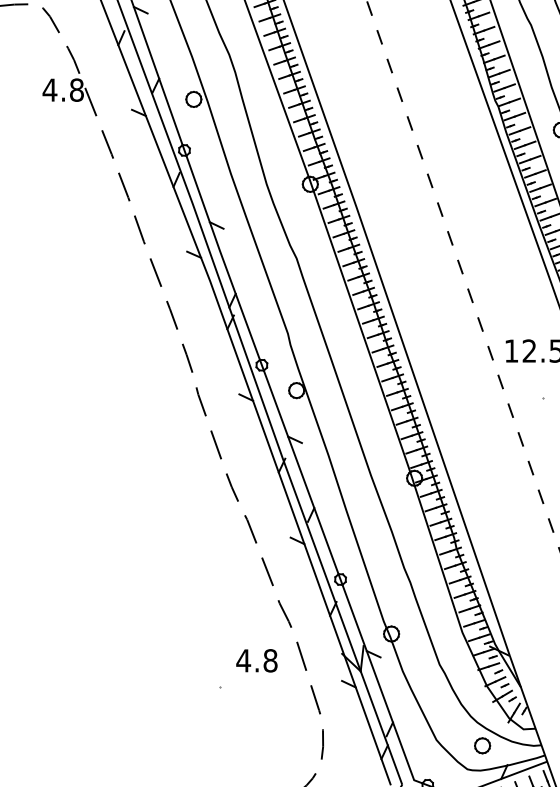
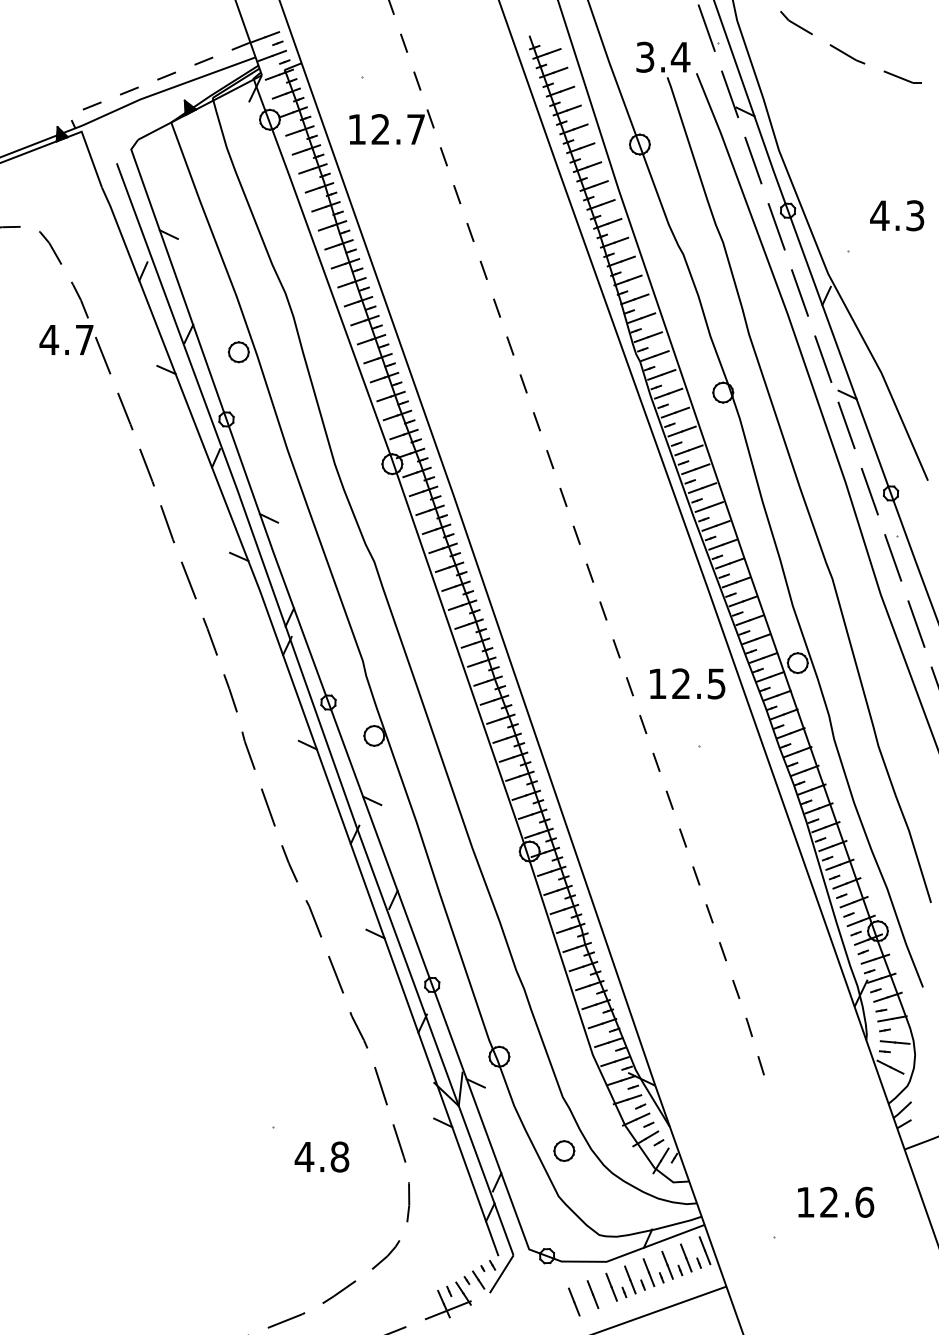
text: (76, 89) -> (84, 339), 4.8 -> 4.7
text: (256, 660) -> (321, 1156), moved
part: (482, 745) -> (564, 1150), moved

